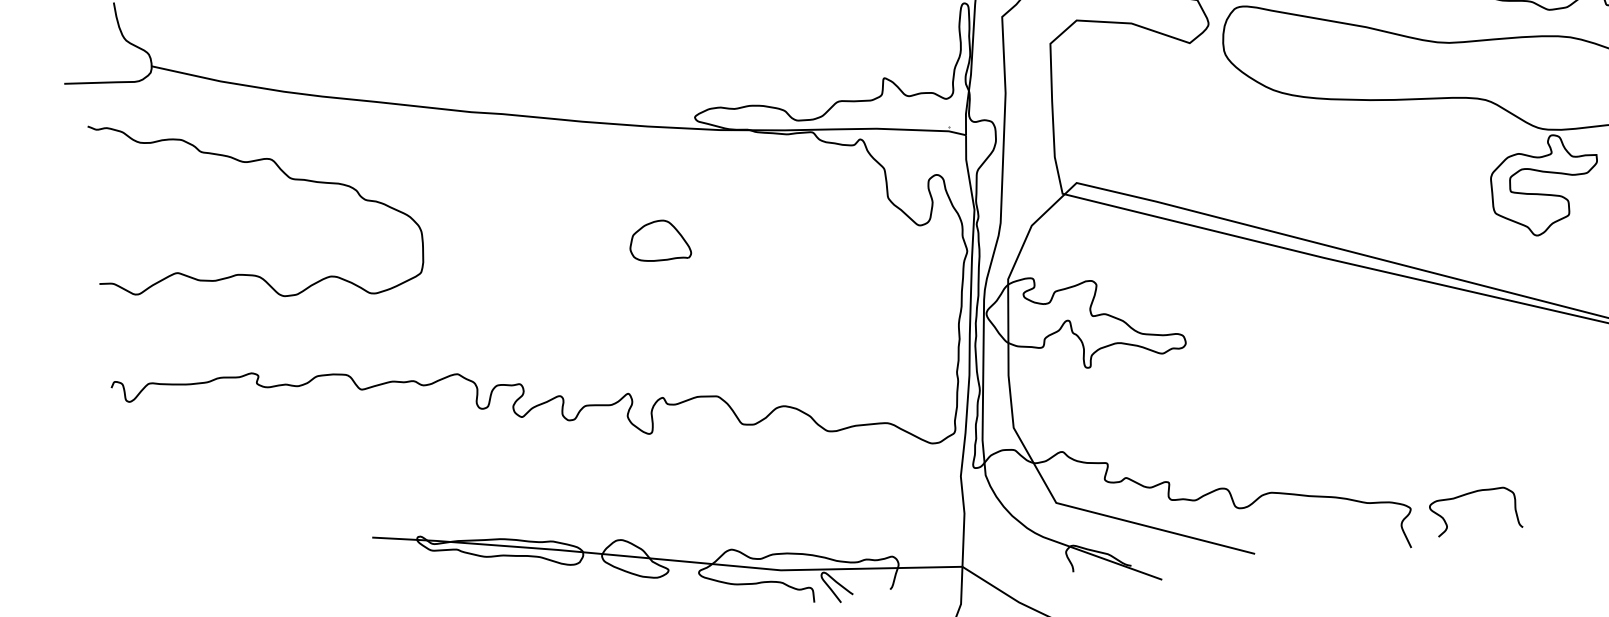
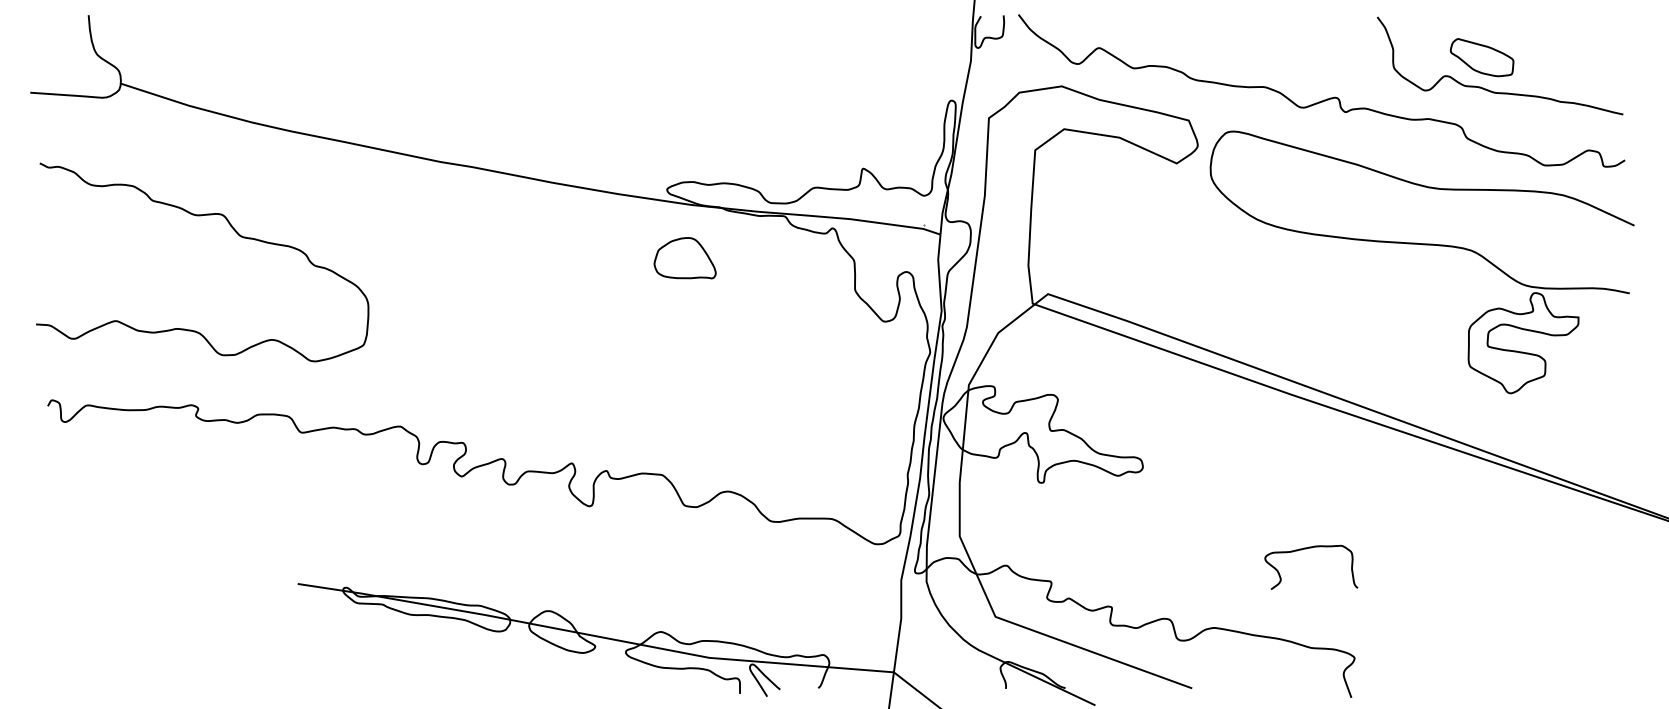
curve: (283, 173) -> (233, 230), moved
part: (659, 241) -> (684, 258), moved
curve: (1469, 494) -> (1306, 549), moved

